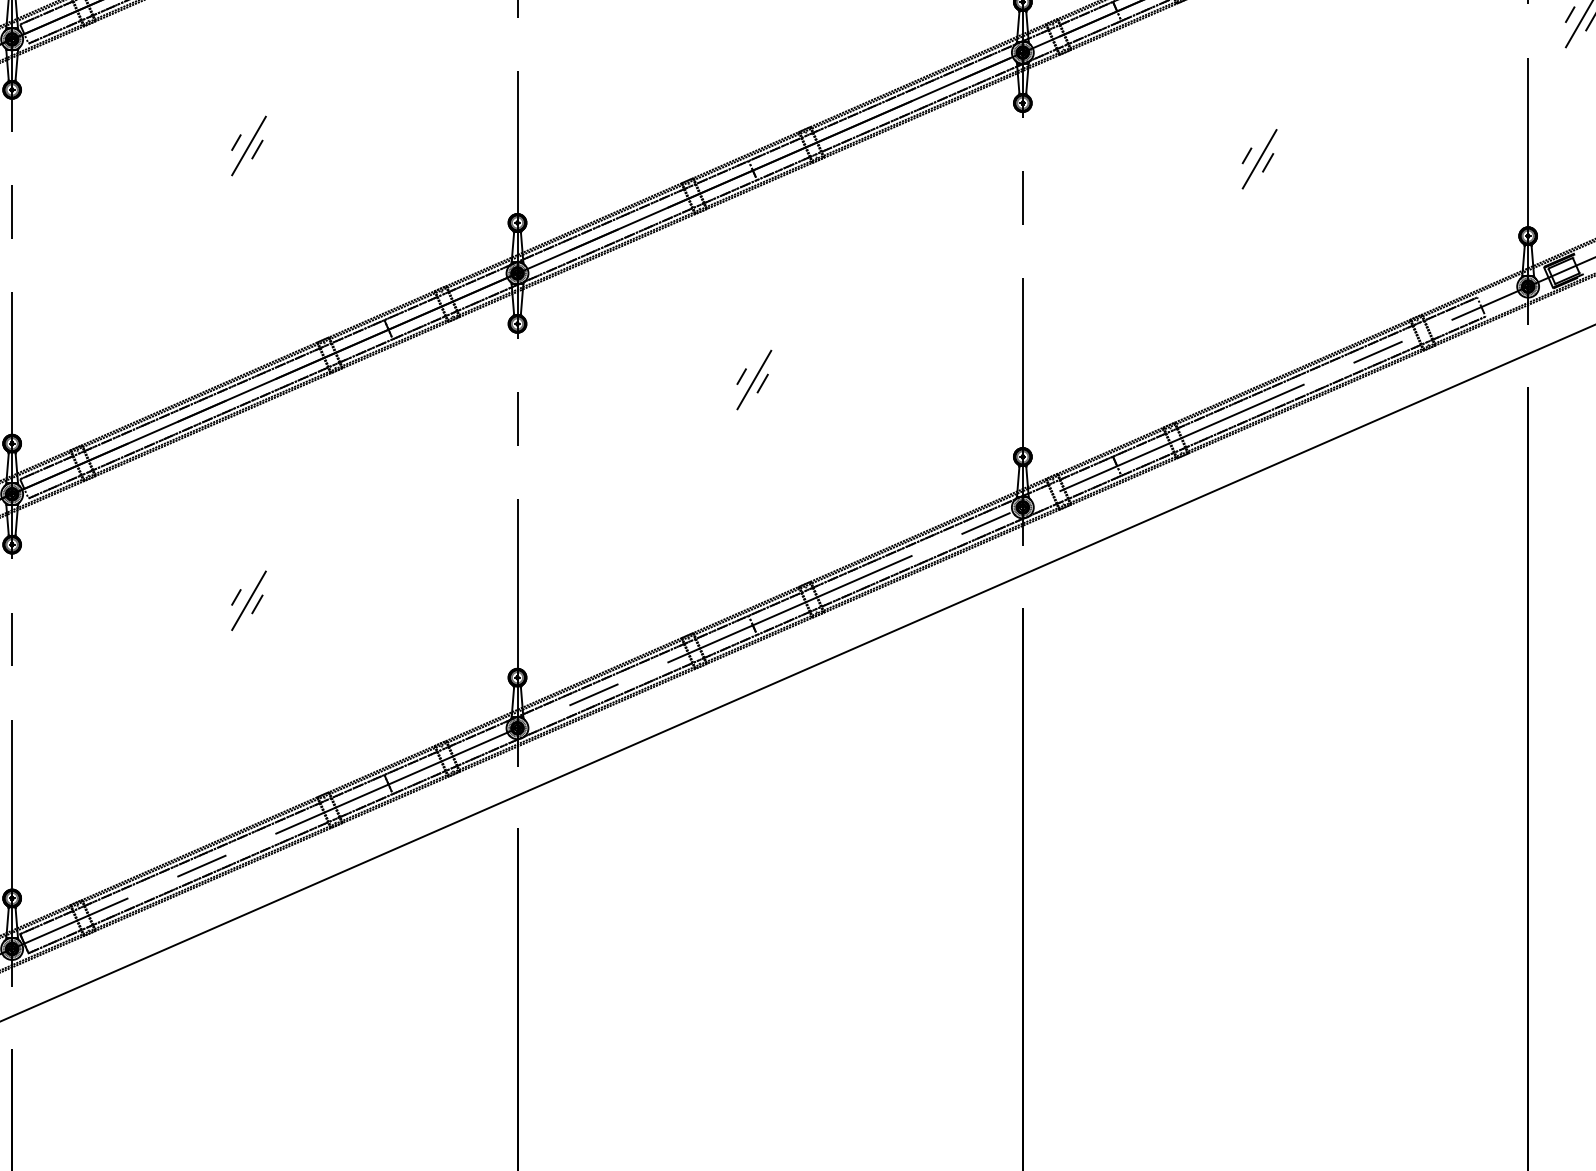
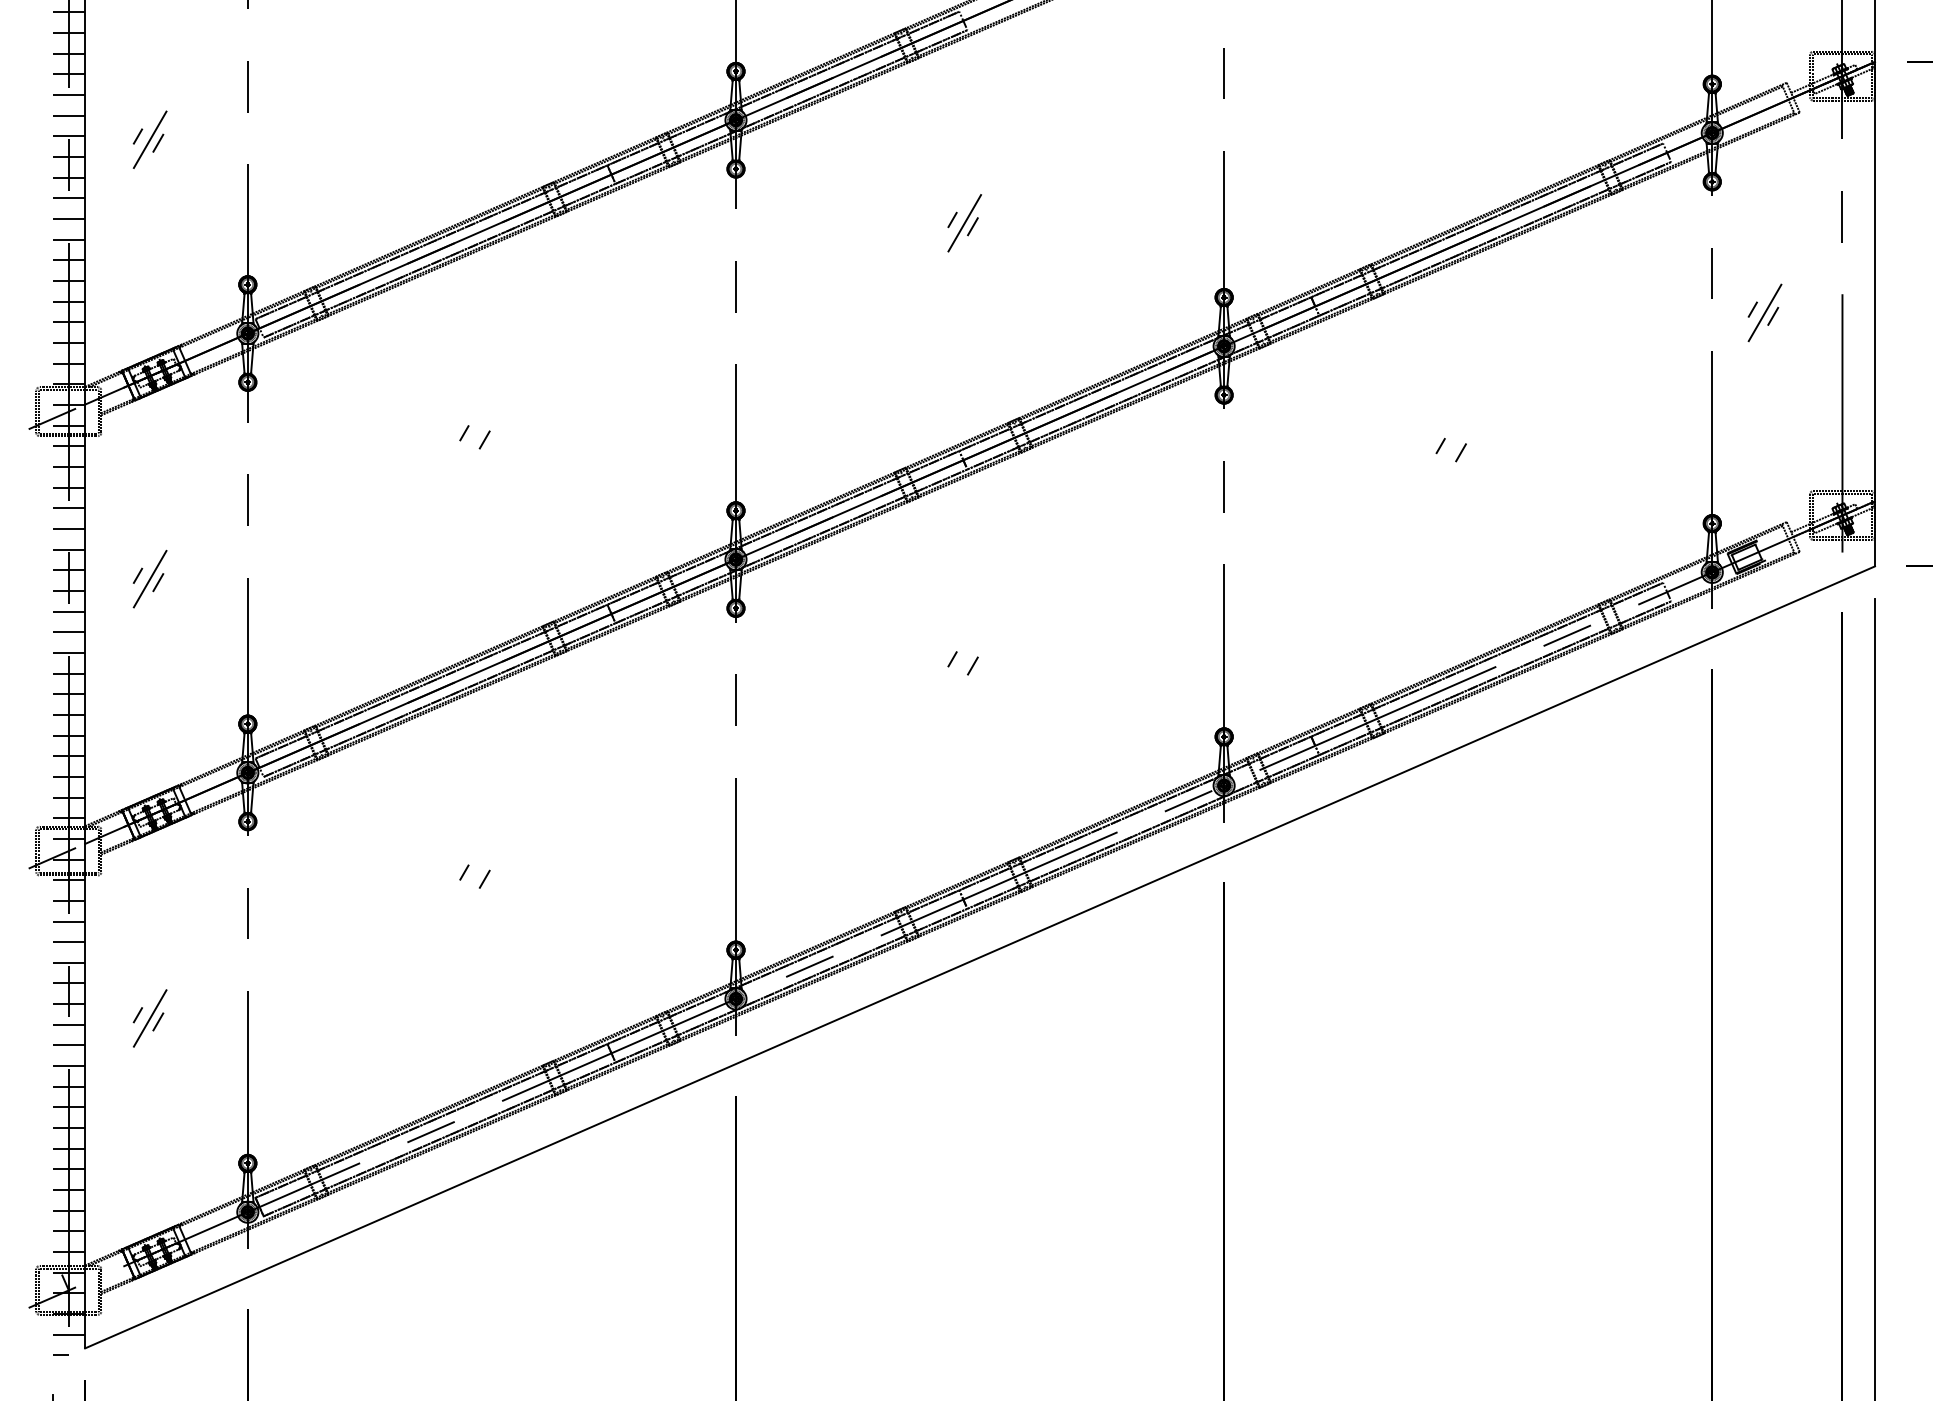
line: (248, 145) -> (476, 436), removed
line: (1259, 159) -> (1452, 449), removed
line: (754, 379) -> (964, 662), removed
line: (248, 600) -> (476, 875), removed

